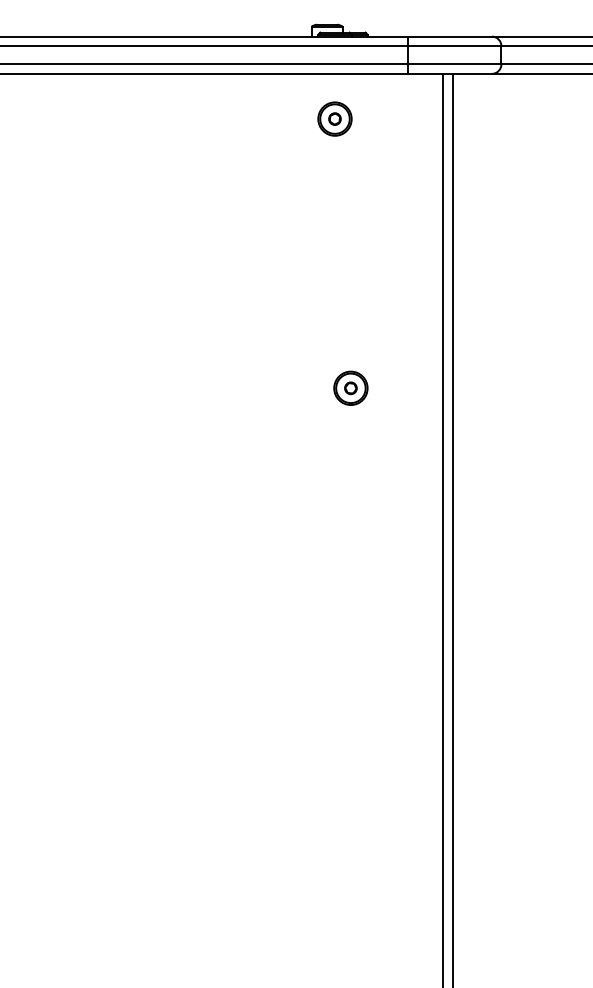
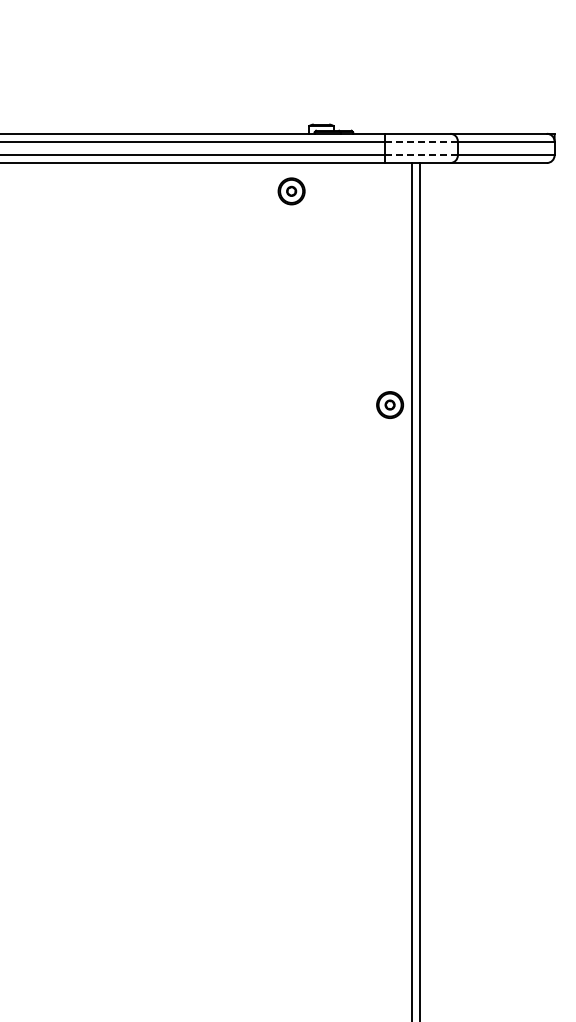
line: (454, 46) -> (421, 141), solid -> dashed
line: (454, 64) -> (421, 155), solid -> dashed
part: (334, 119) -> (291, 191), moved
part: (350, 387) -> (389, 404), moved

